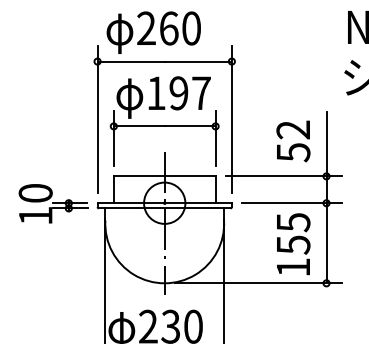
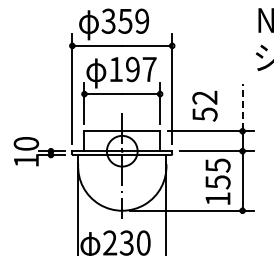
text: (169, 27) -> (125, 20), 260 -> 359
text: (292, 140) -> (204, 105), moved
line: (326, 143) -> (242, 106), solid -> dashed

